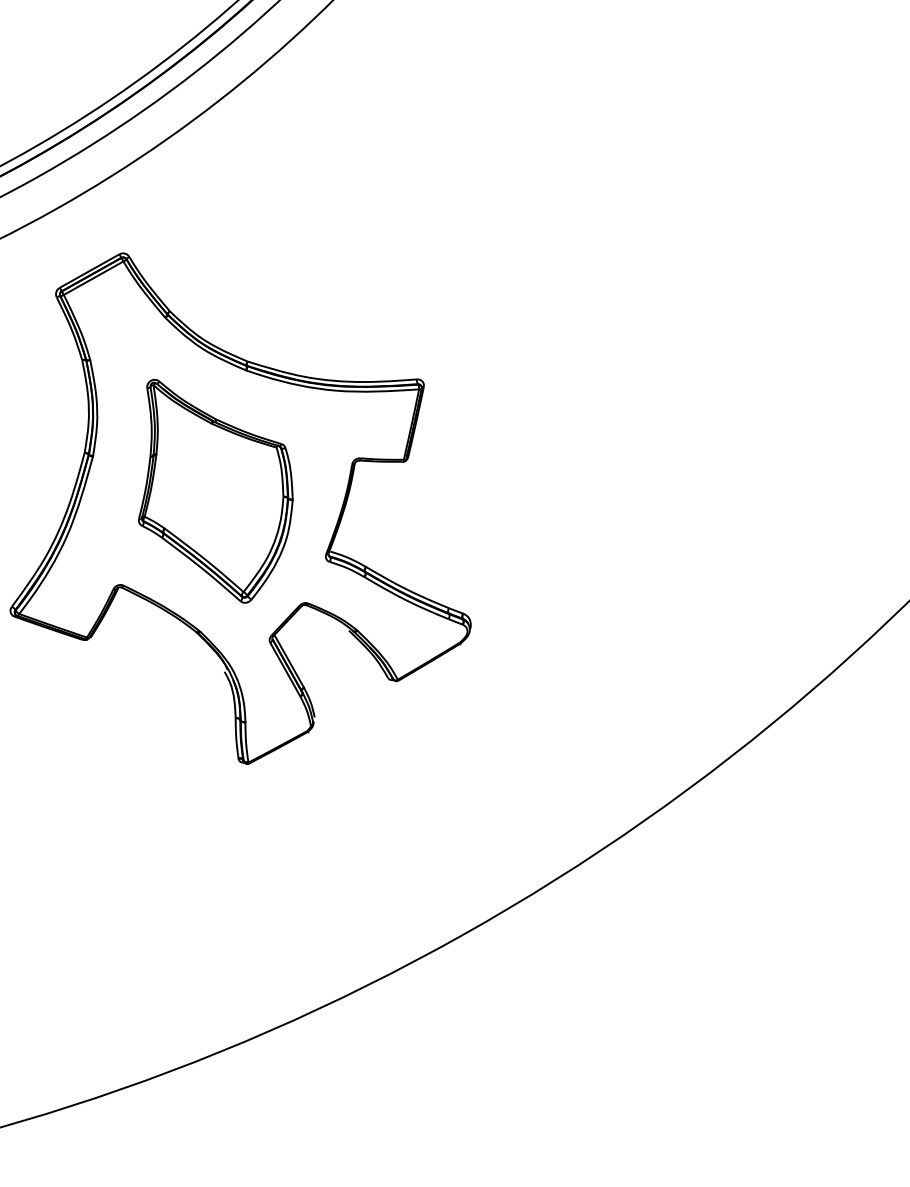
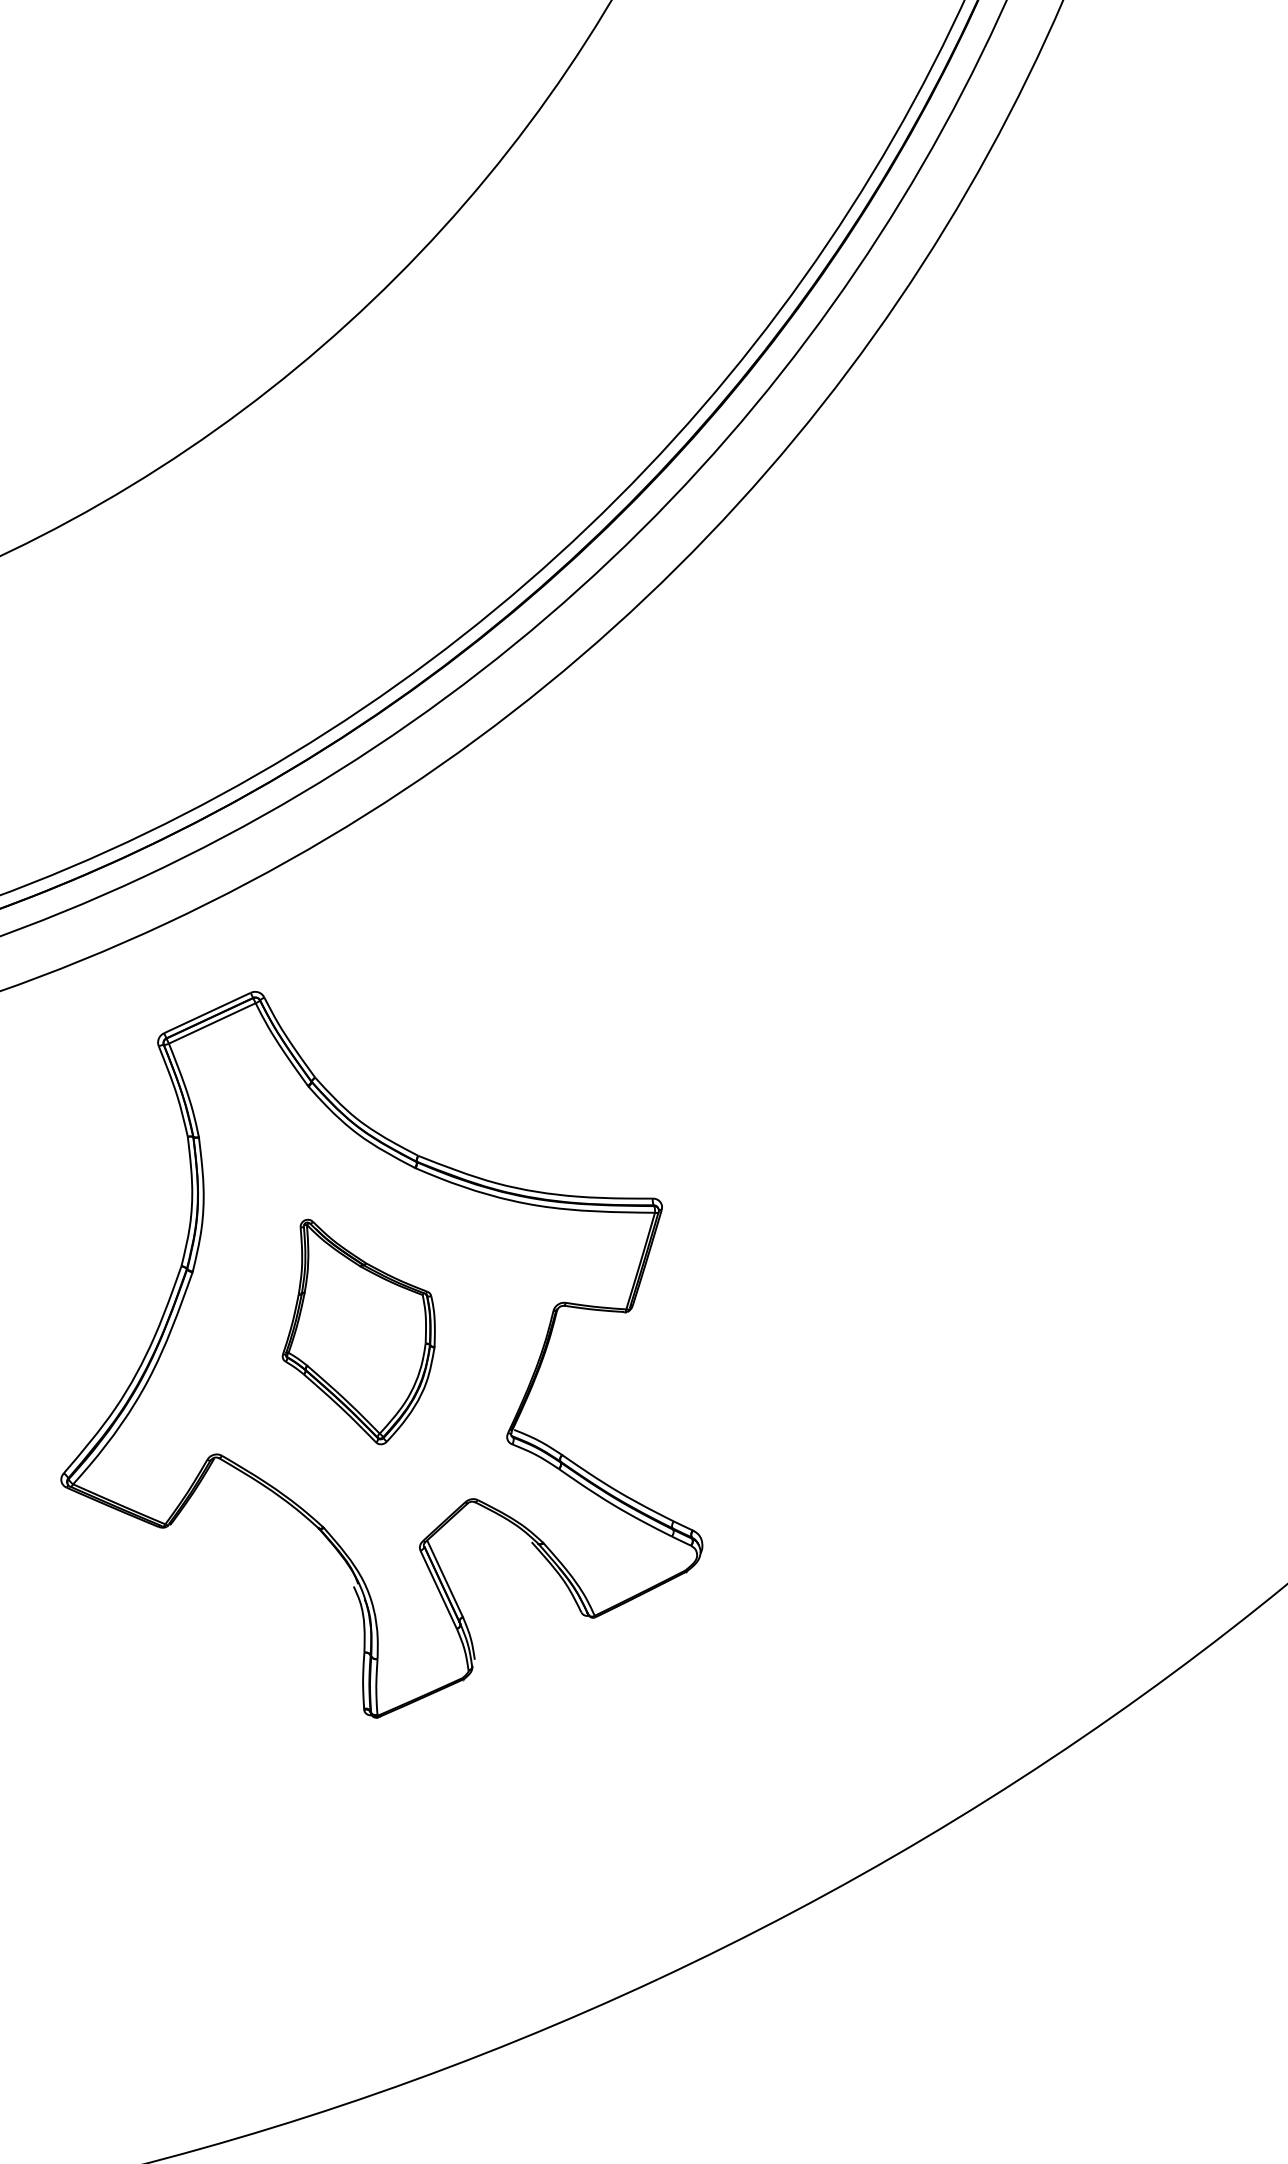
part: (214, 489) -> (358, 1331), size x0.7

